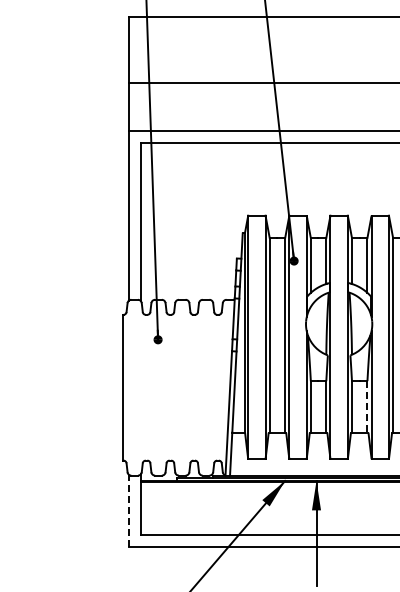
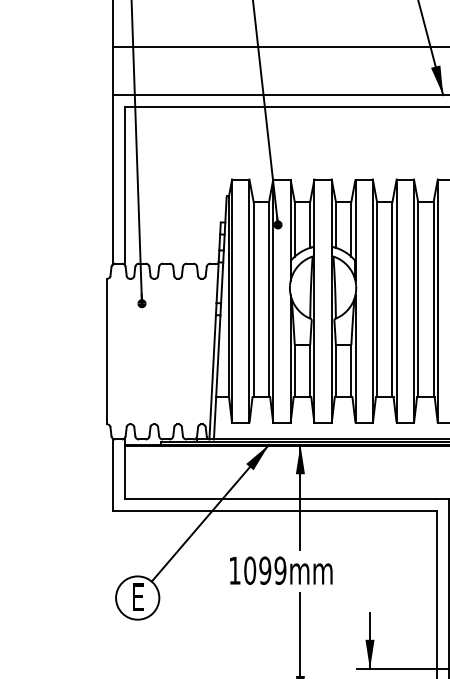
line: (367, 406) -> (351, 370), dashed -> solid
line: (128, 510) -> (112, 474), dashed -> solid

